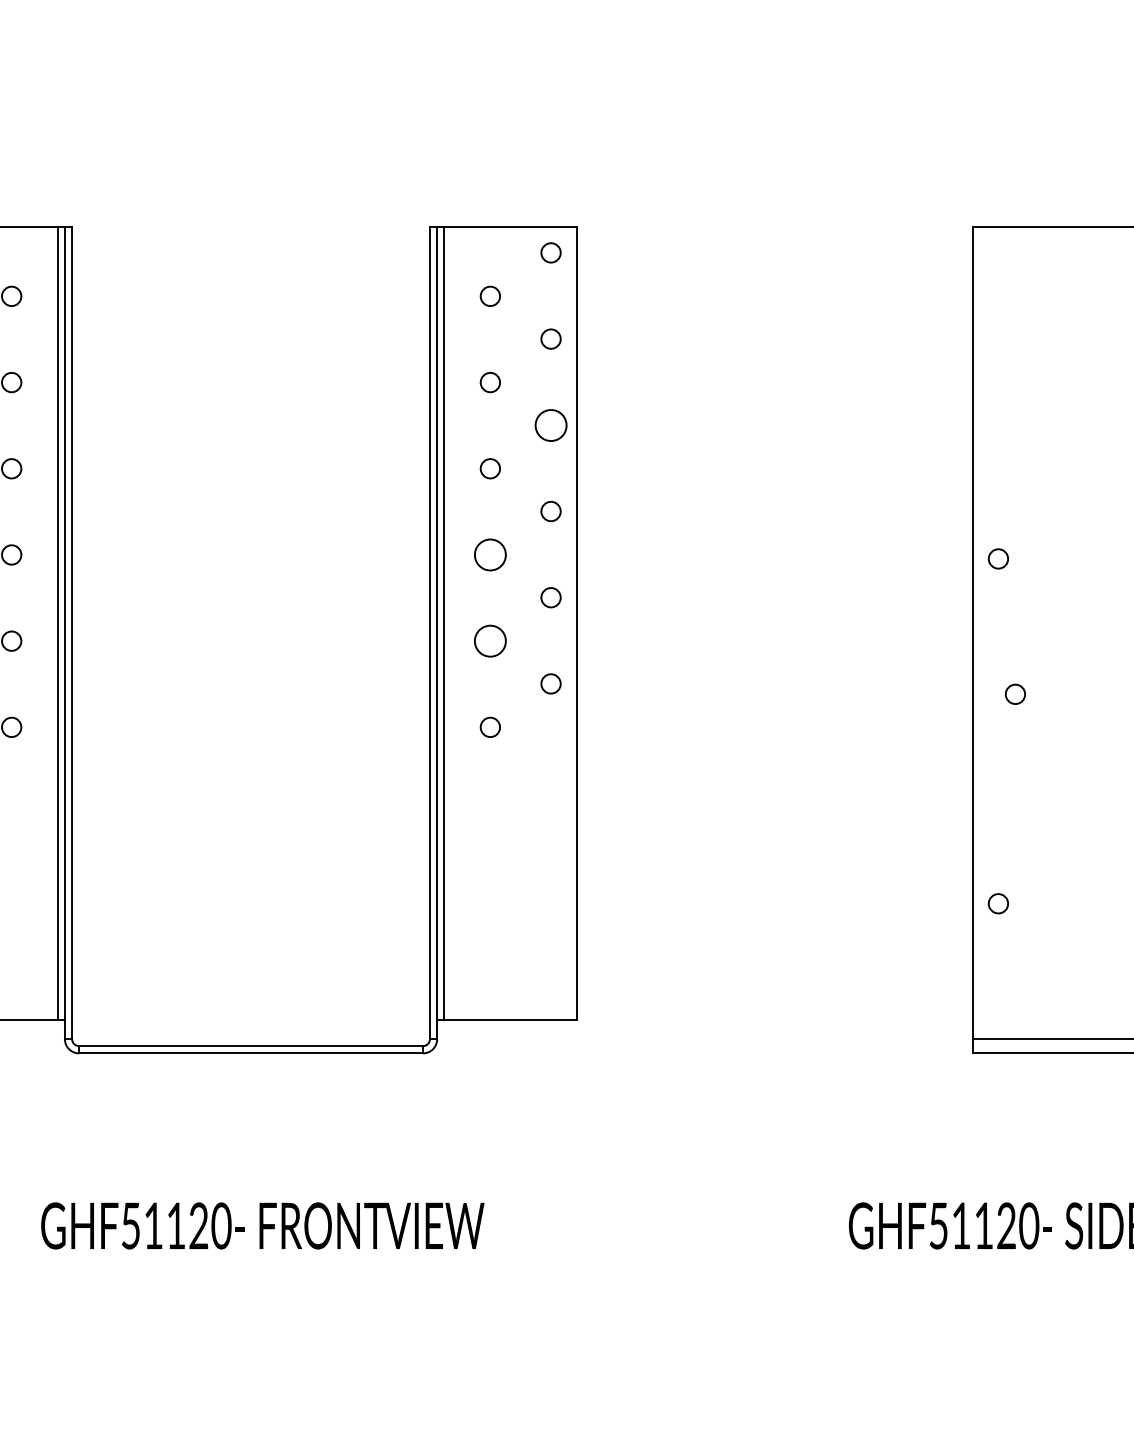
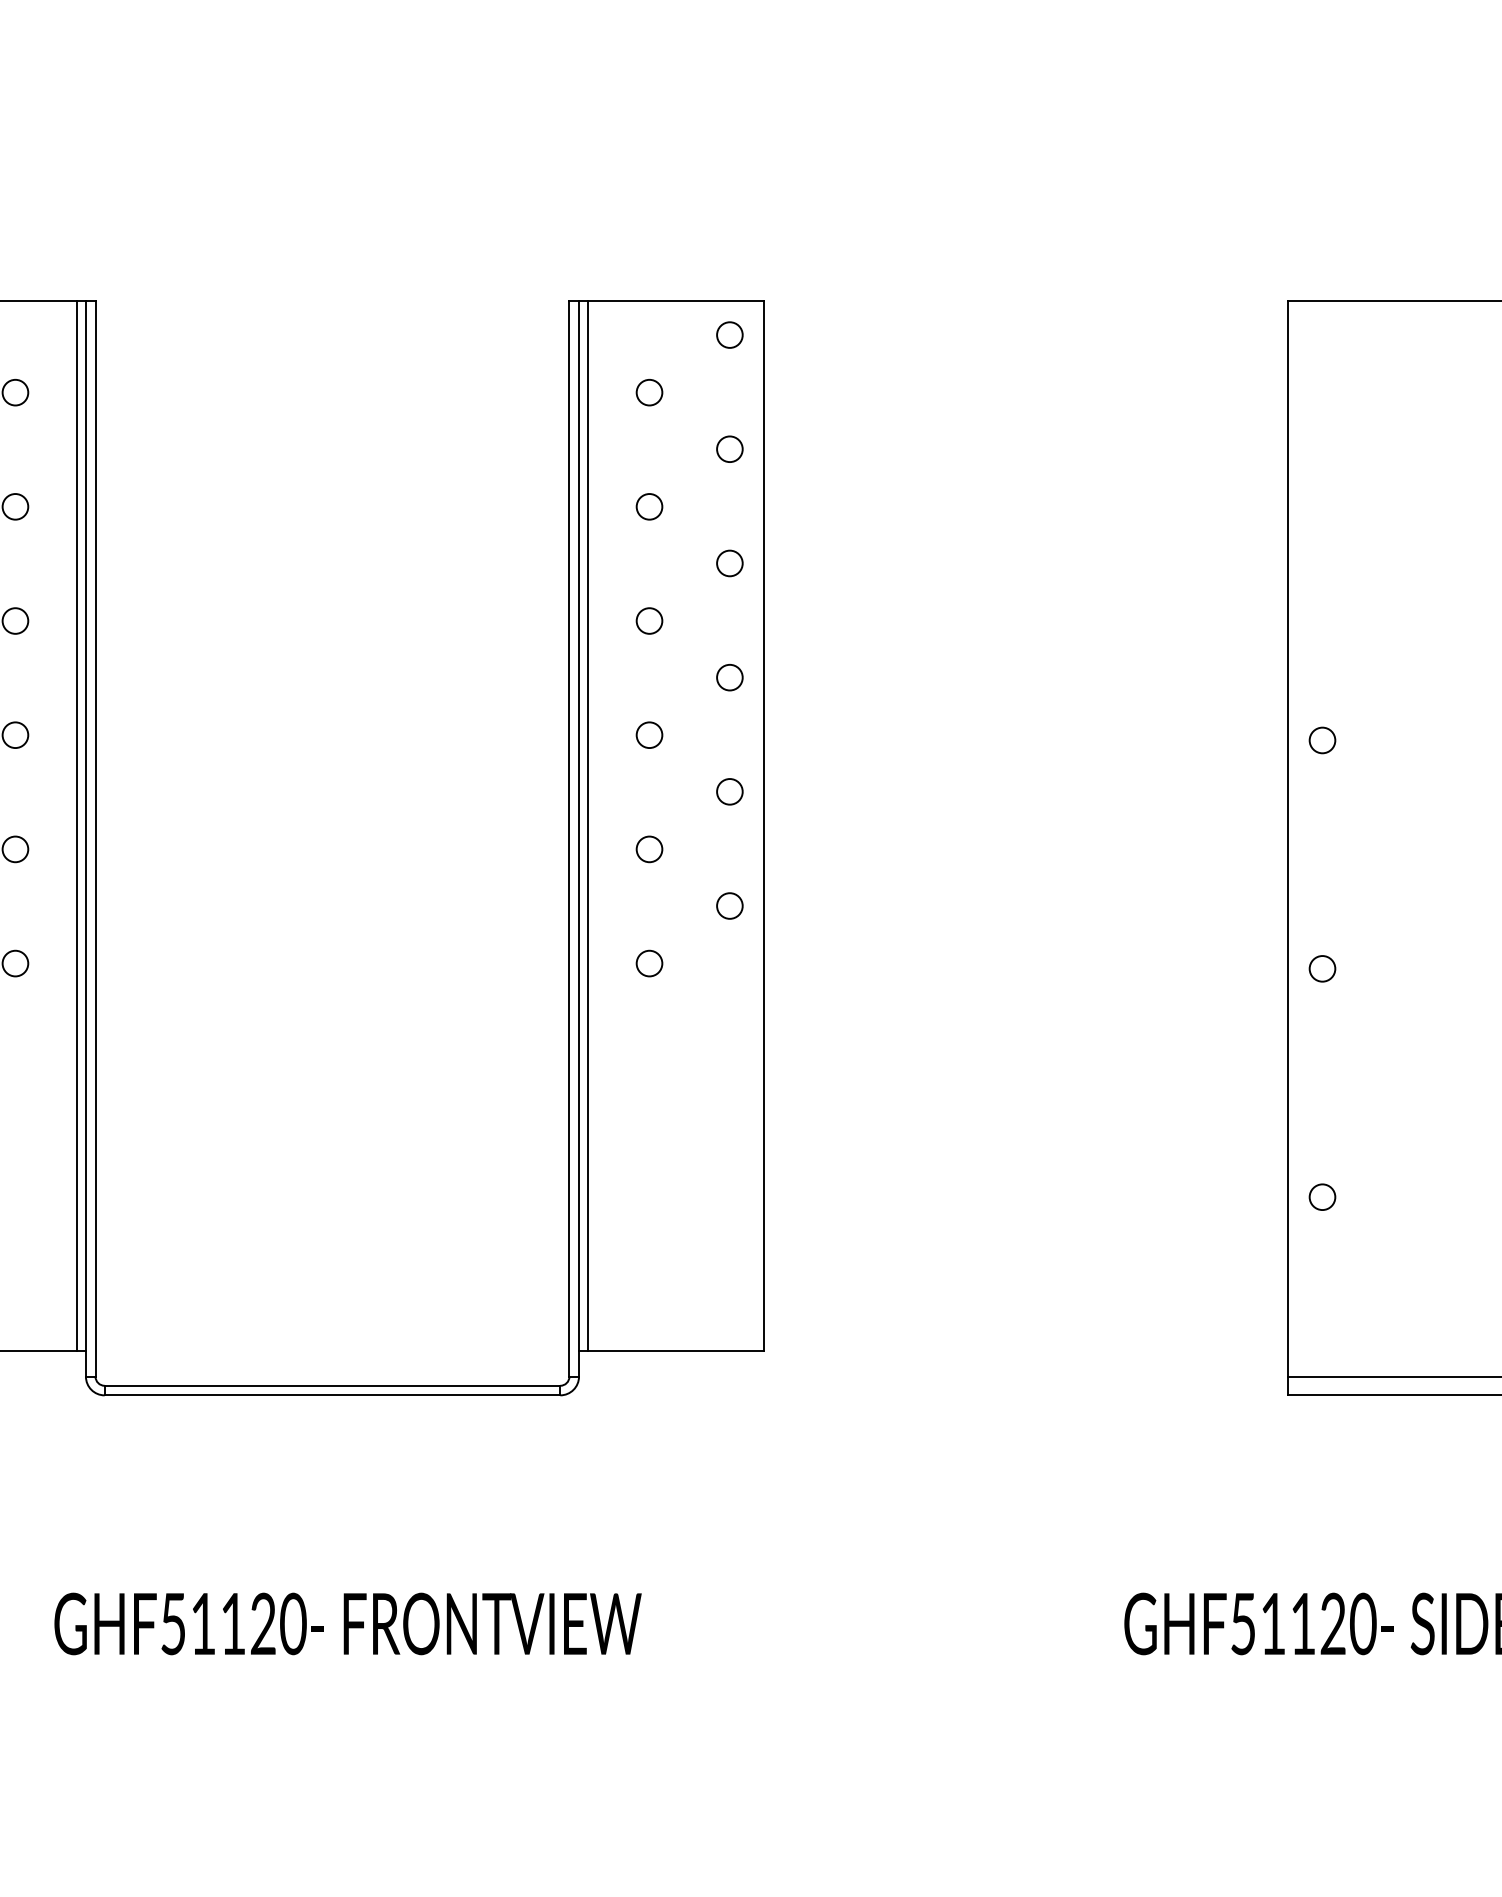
circle: (550, 424) -> (729, 562), size x0.62
circle: (490, 554) -> (649, 734), size x0.62
circle: (490, 640) -> (649, 848), size x0.62
circle: (1014, 693) -> (1321, 967), moved

